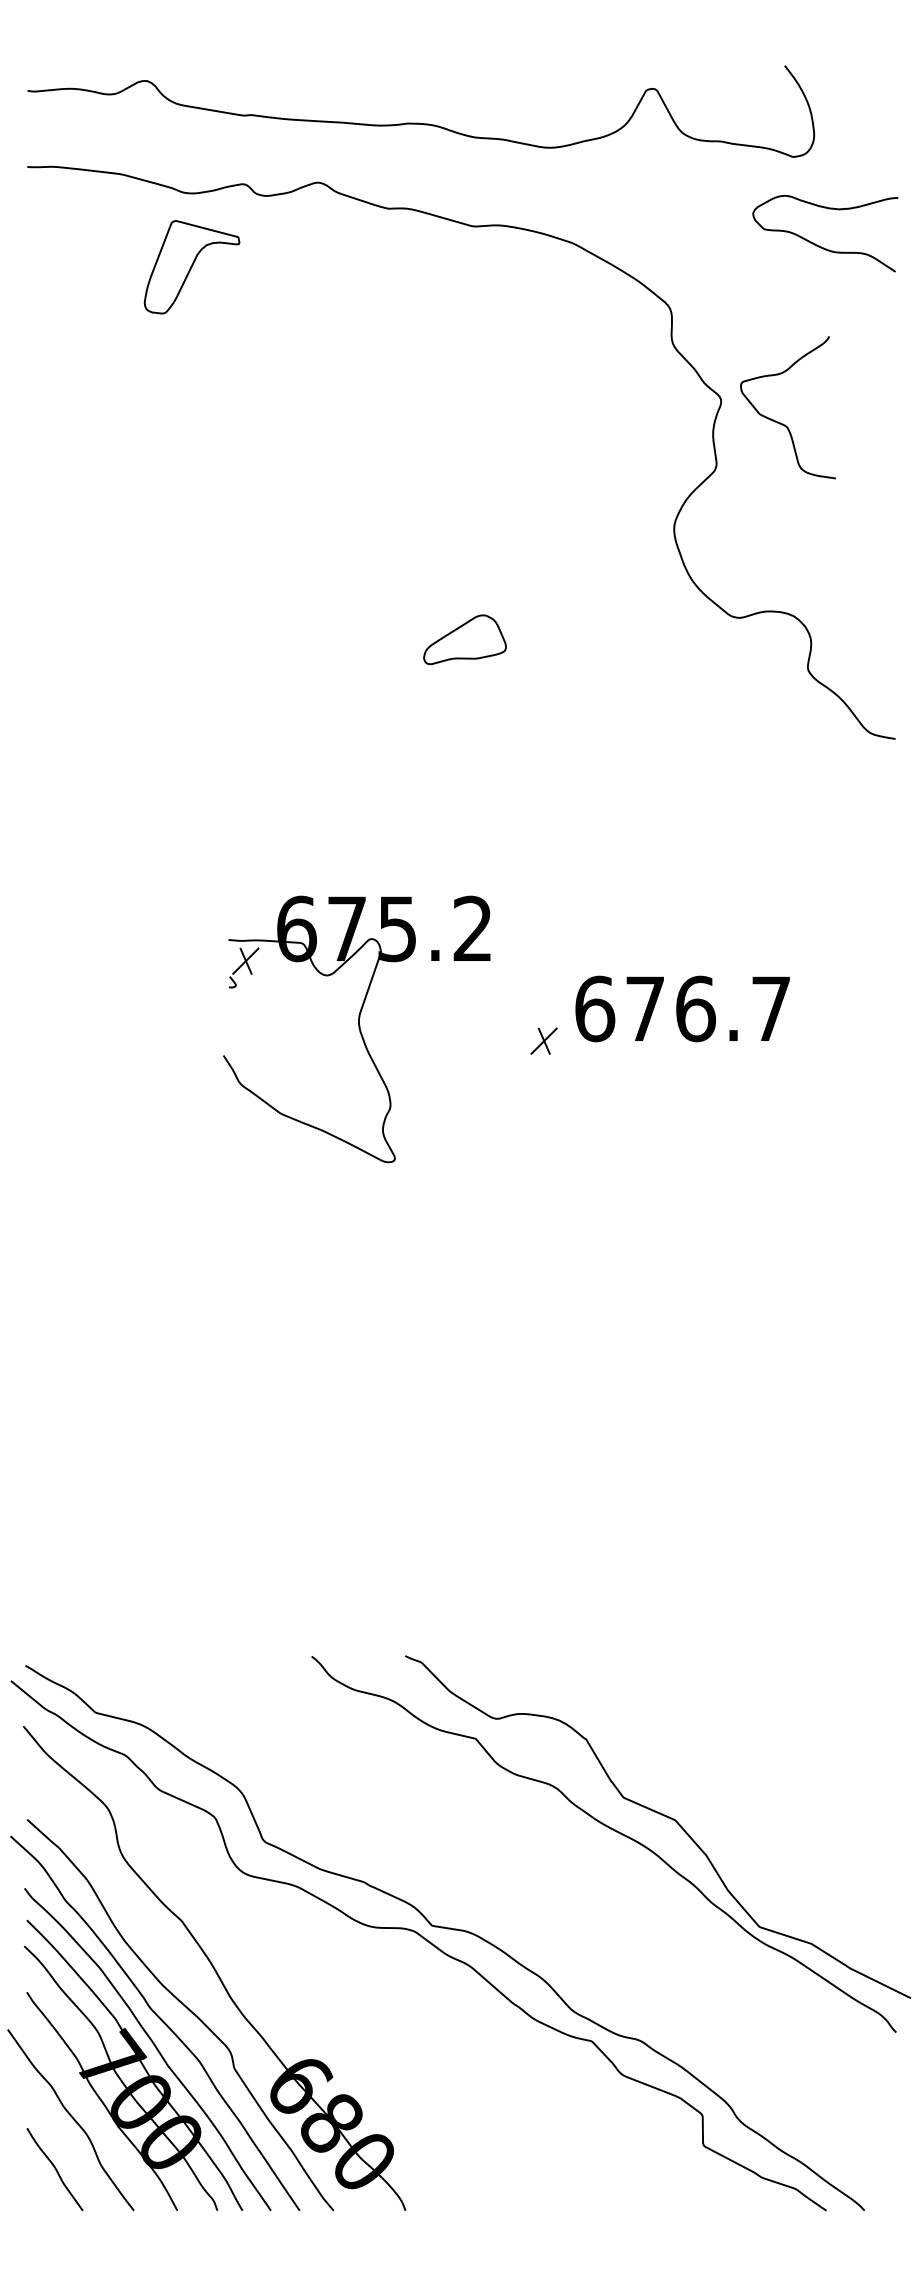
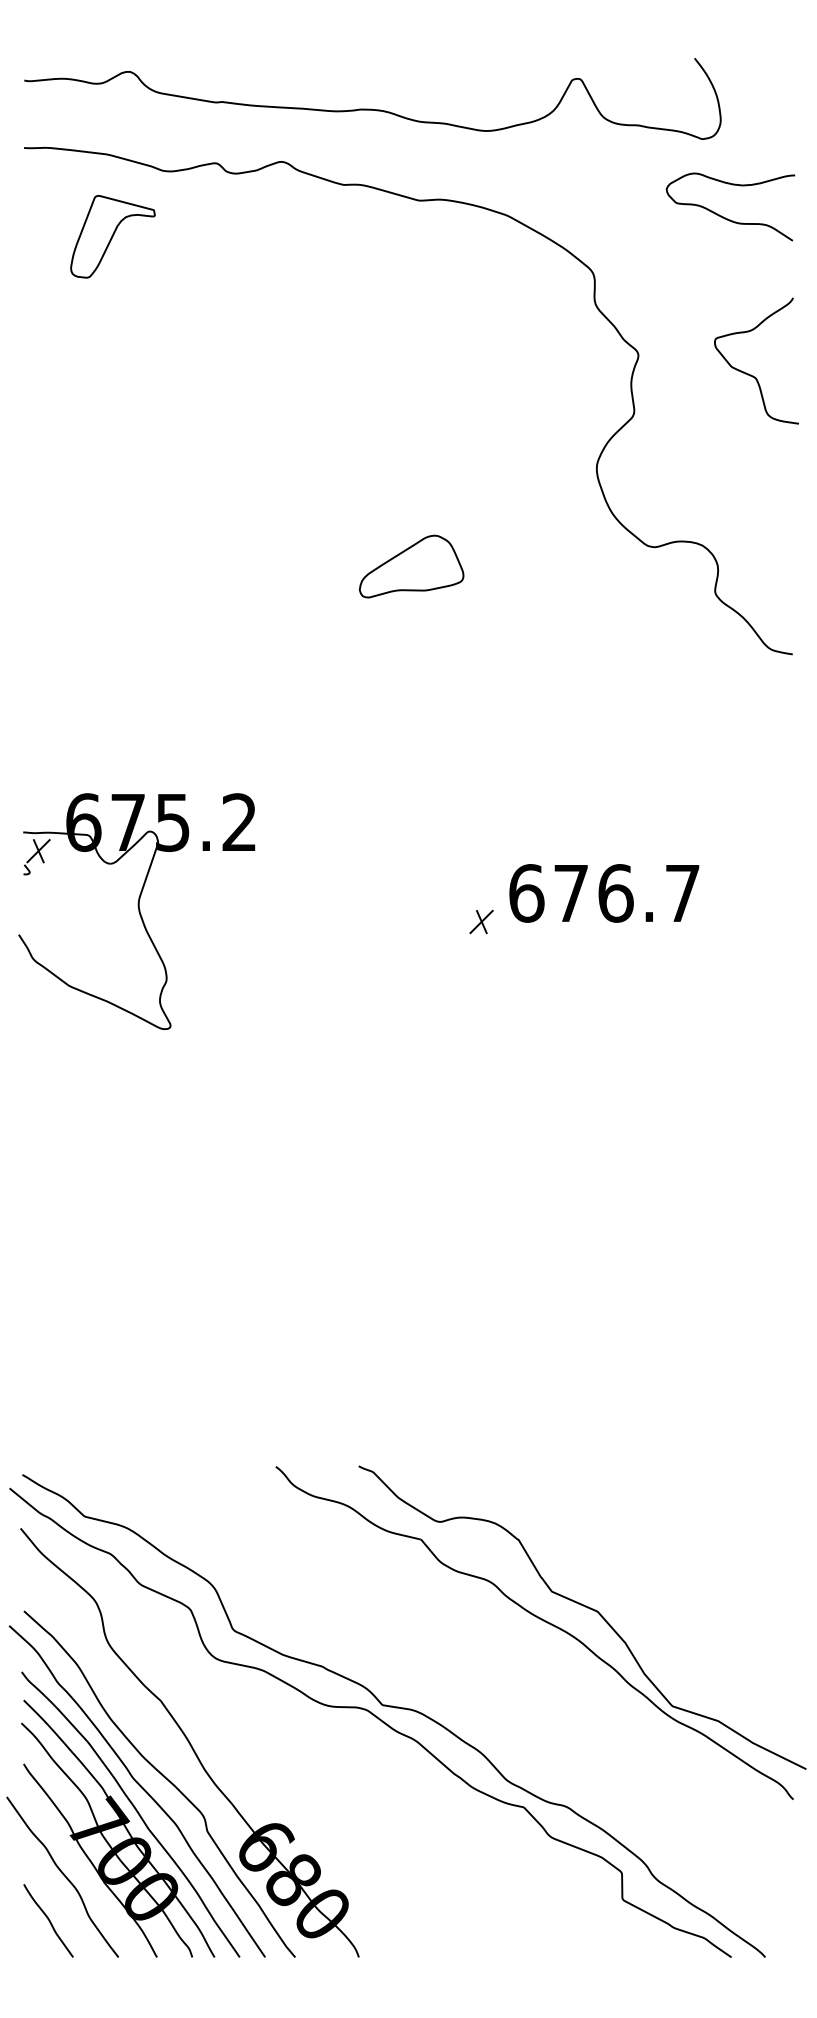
part: (191, 266) -> (112, 236), moved
curve: (782, 422) -> (751, 374), moved
part: (464, 639) -> (411, 566), size x1.43
part: (356, 1029) -> (136, 911), moved

